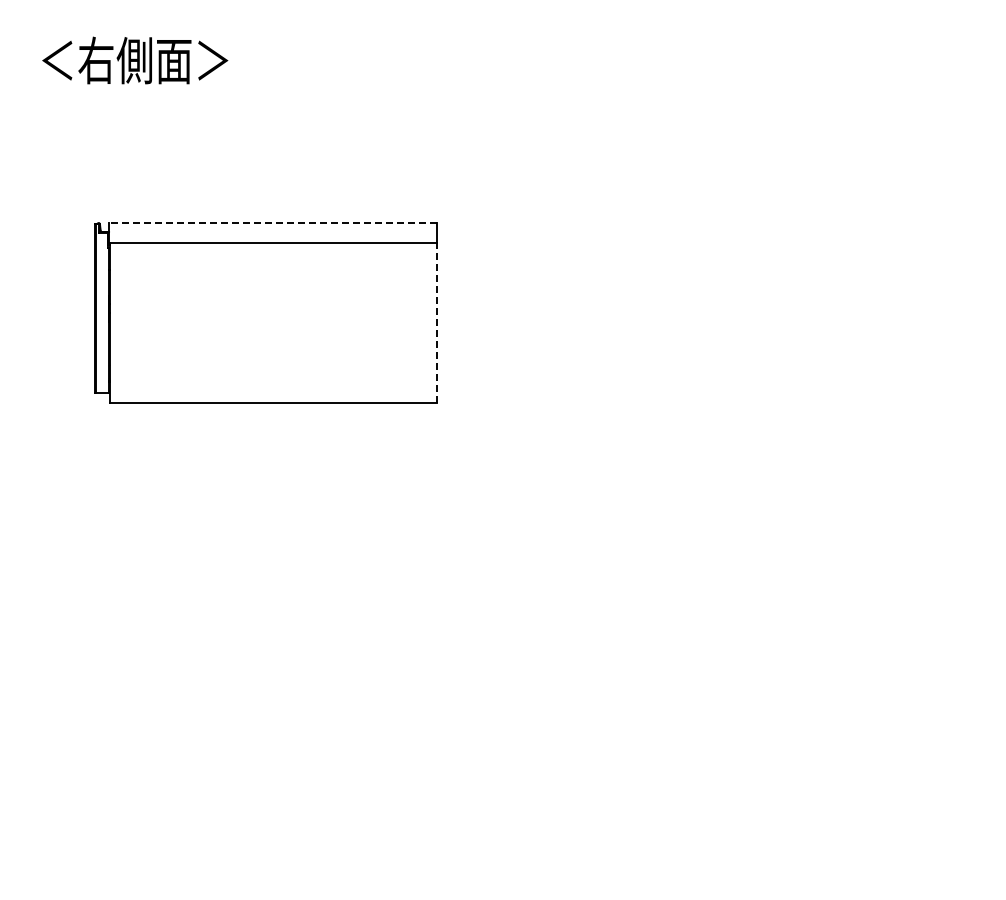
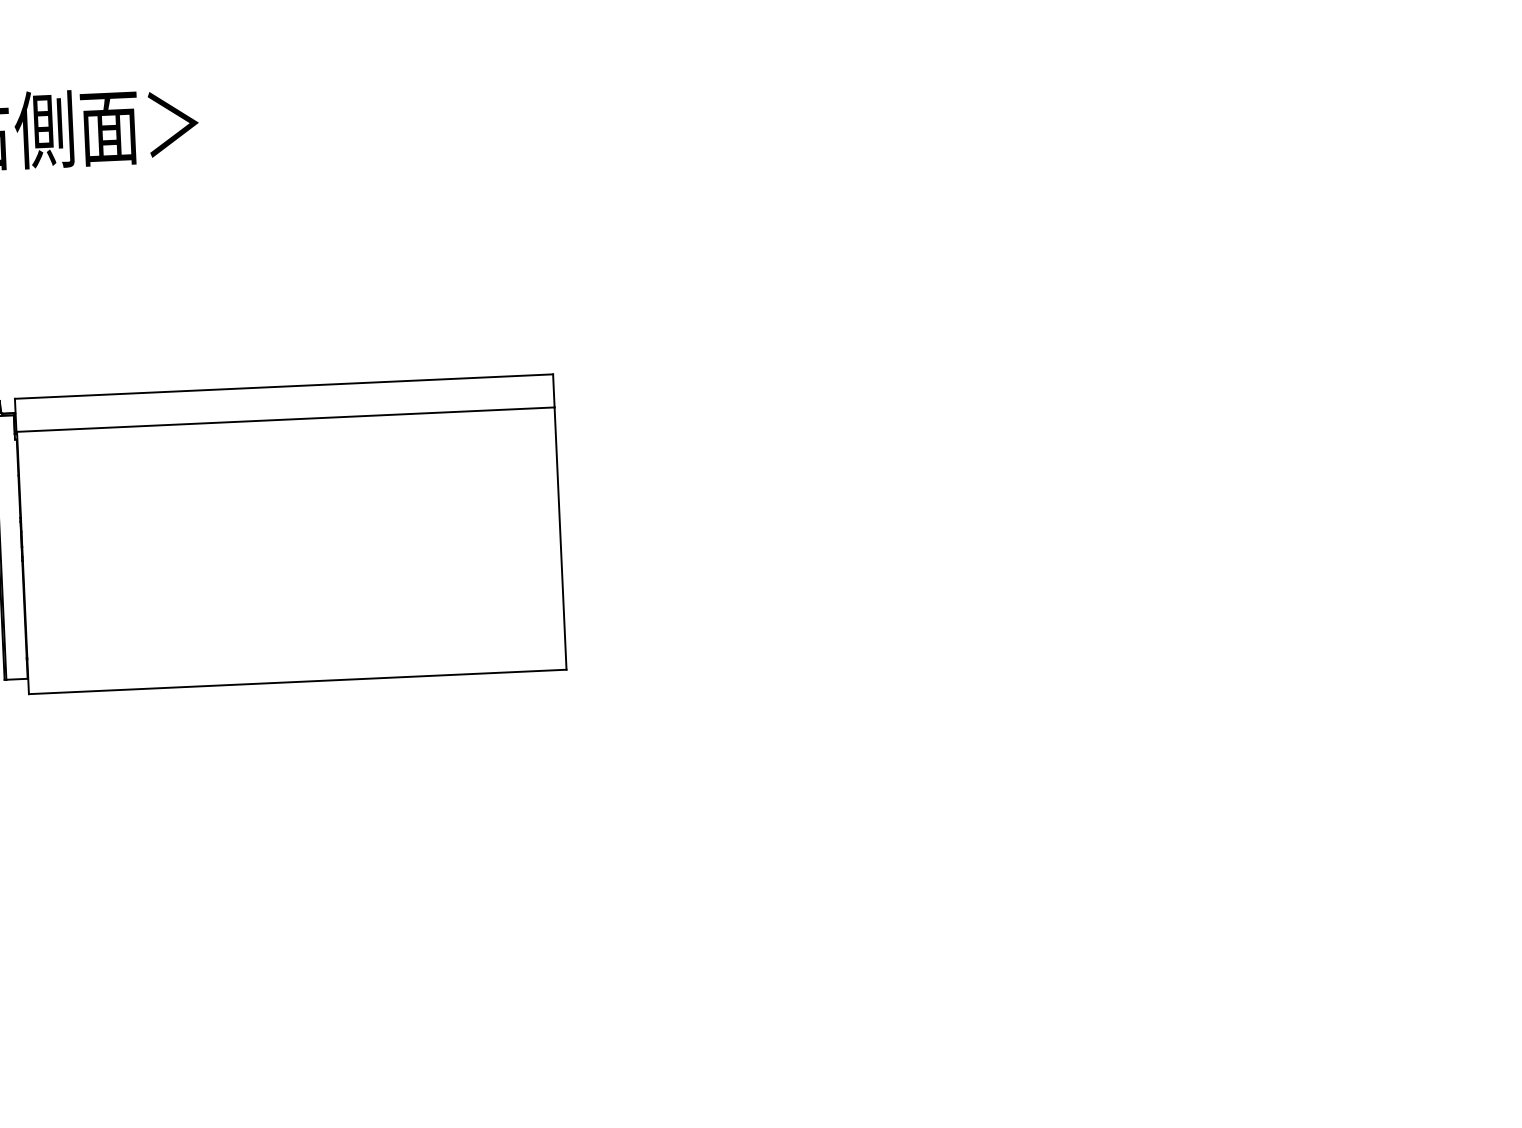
line: (272, 223) -> (283, 387), dashed -> solid
line: (436, 322) -> (560, 537), dashed -> solid

